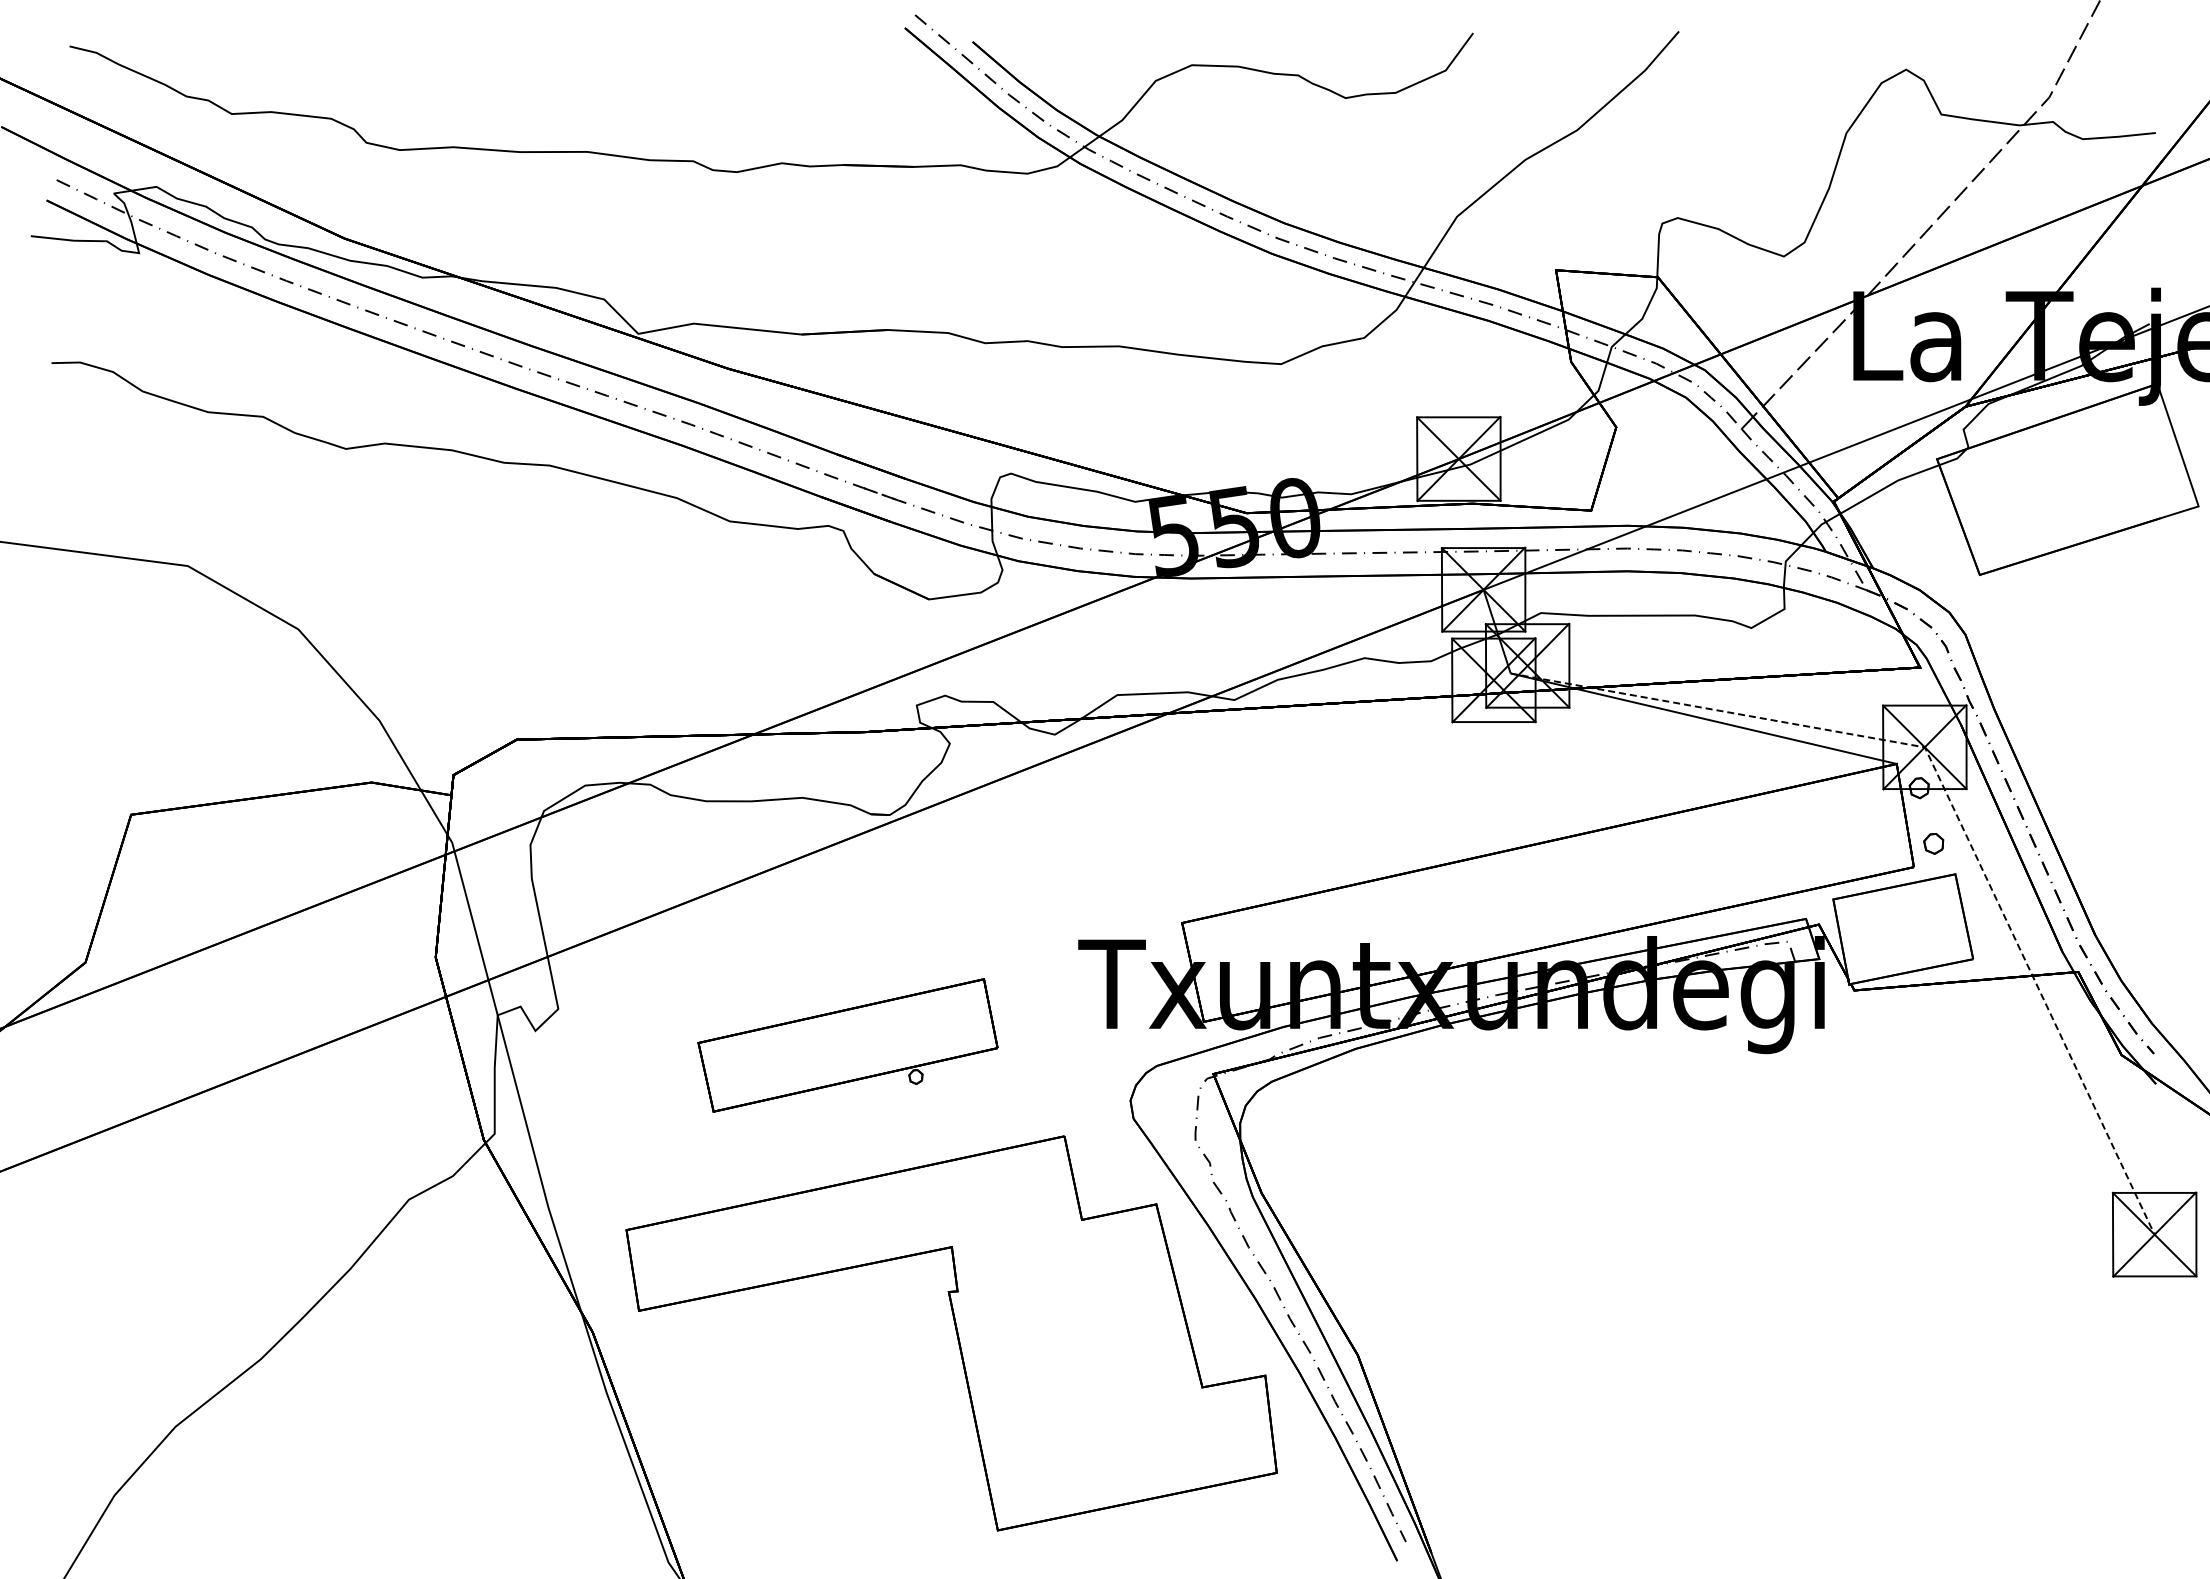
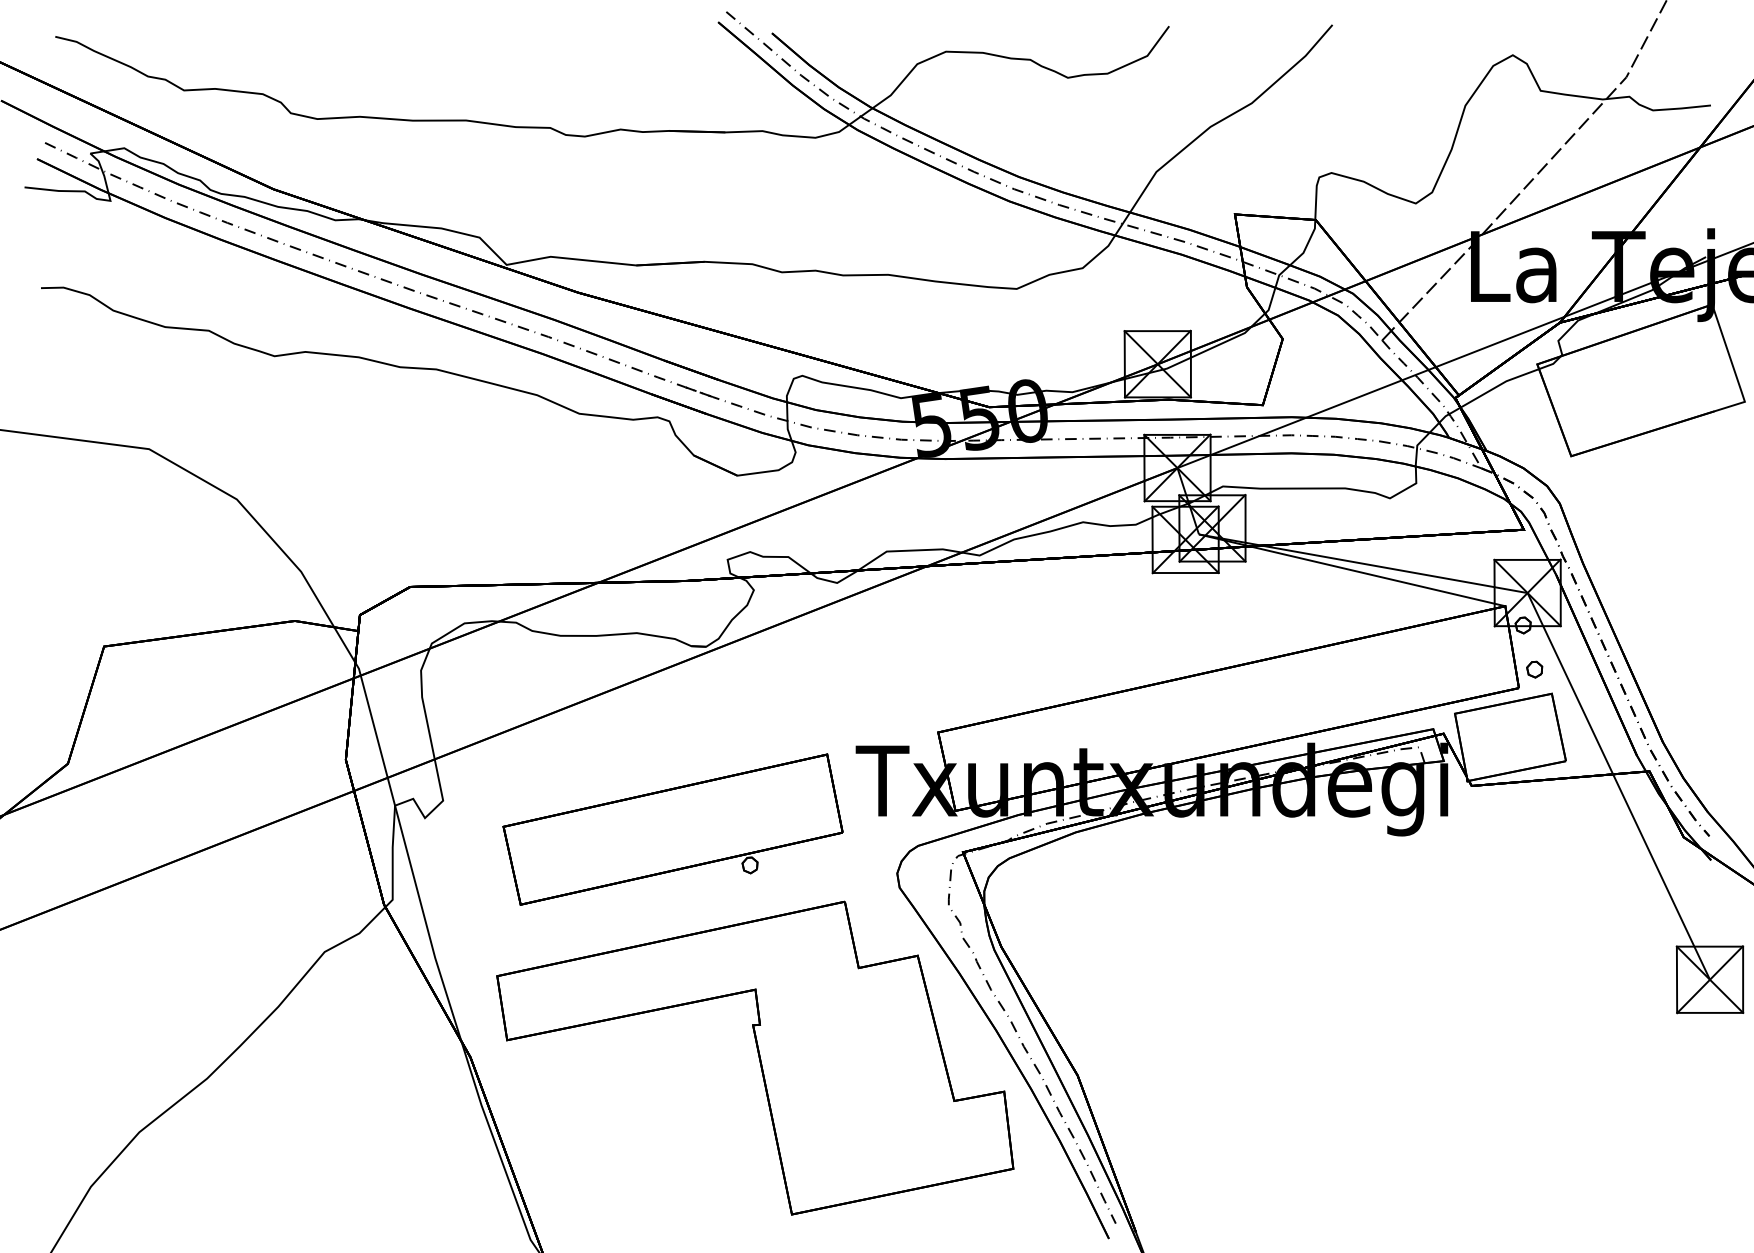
line: (1949, 800) -> (1547, 635), dashed -> solid
part: (847, 1045) -> (672, 829), size x1.43

